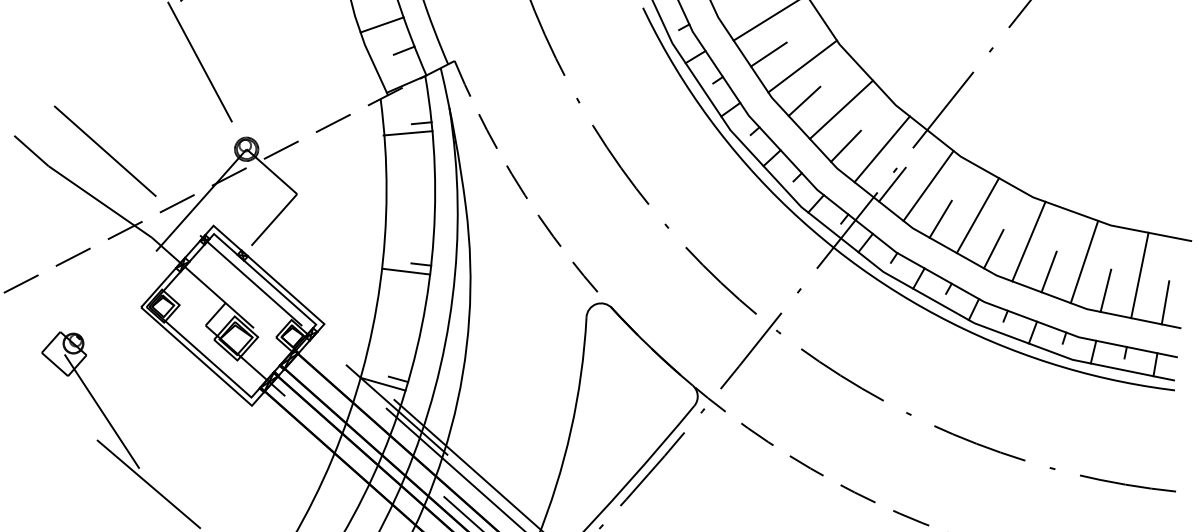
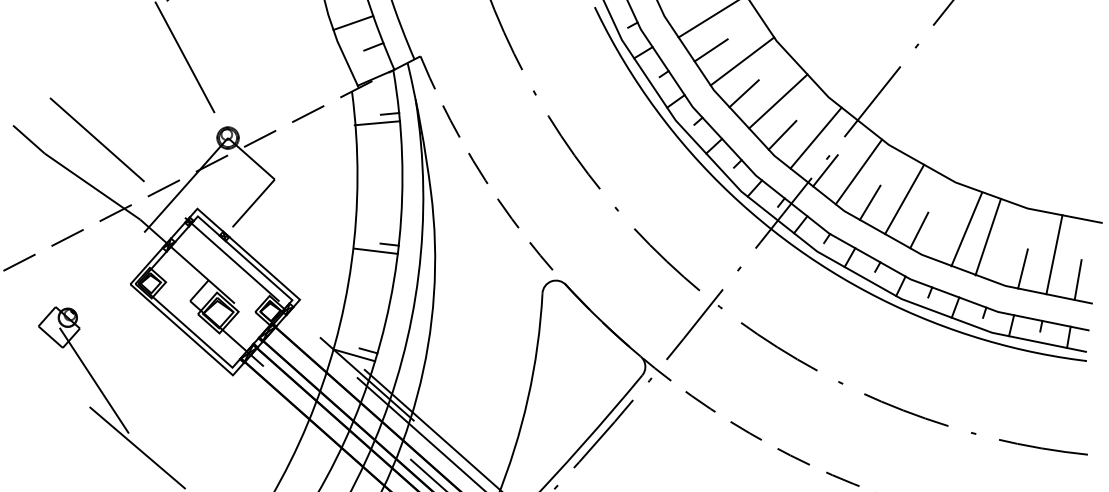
line: (1028, 241) -> (966, 229), moved
line: (1083, 262) -> (987, 237), moved
line: (1049, 271) -> (970, 251), removed

